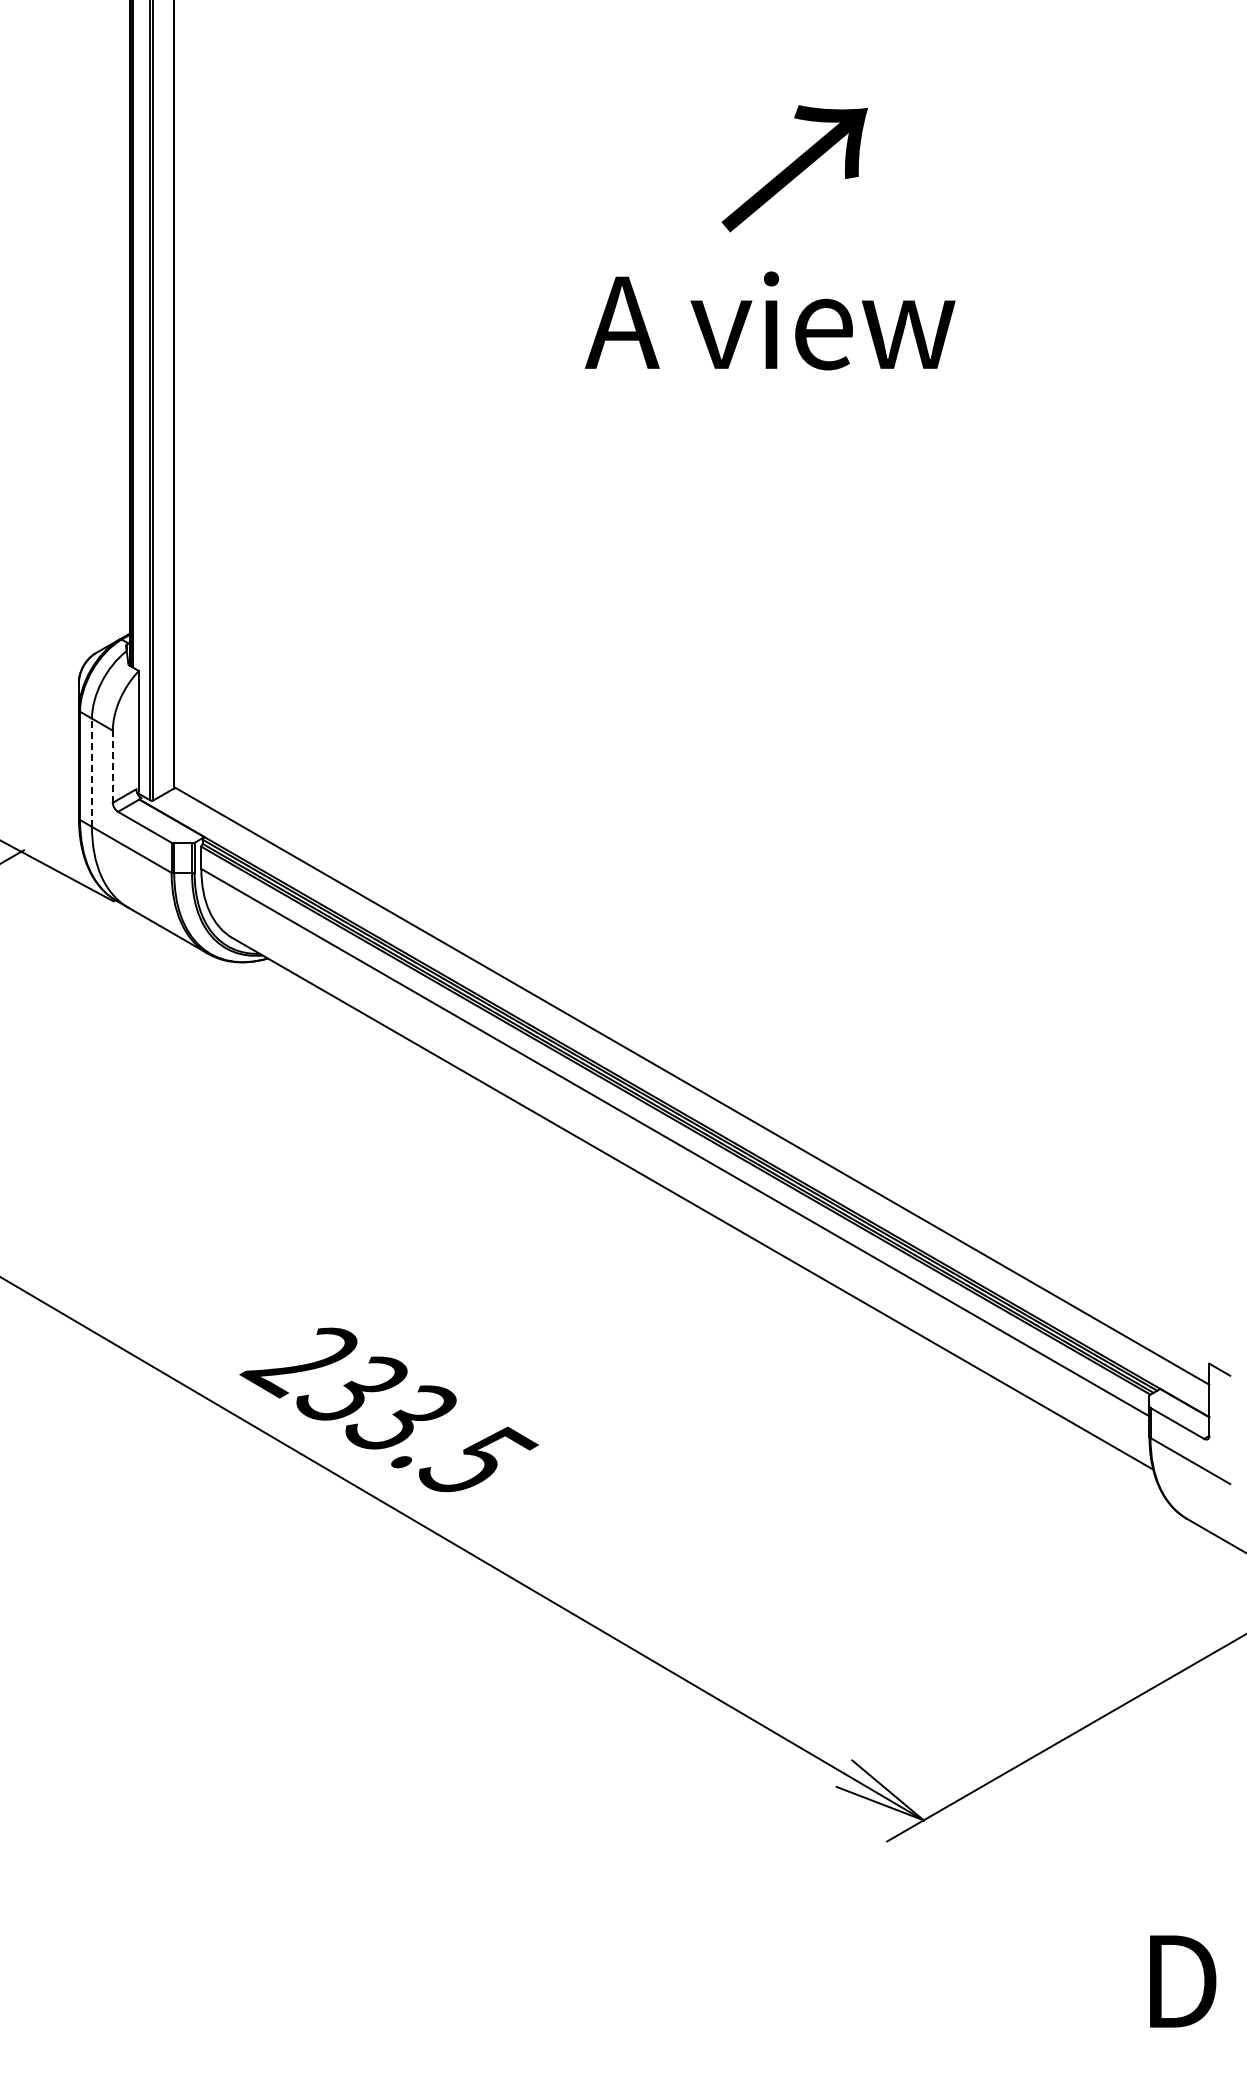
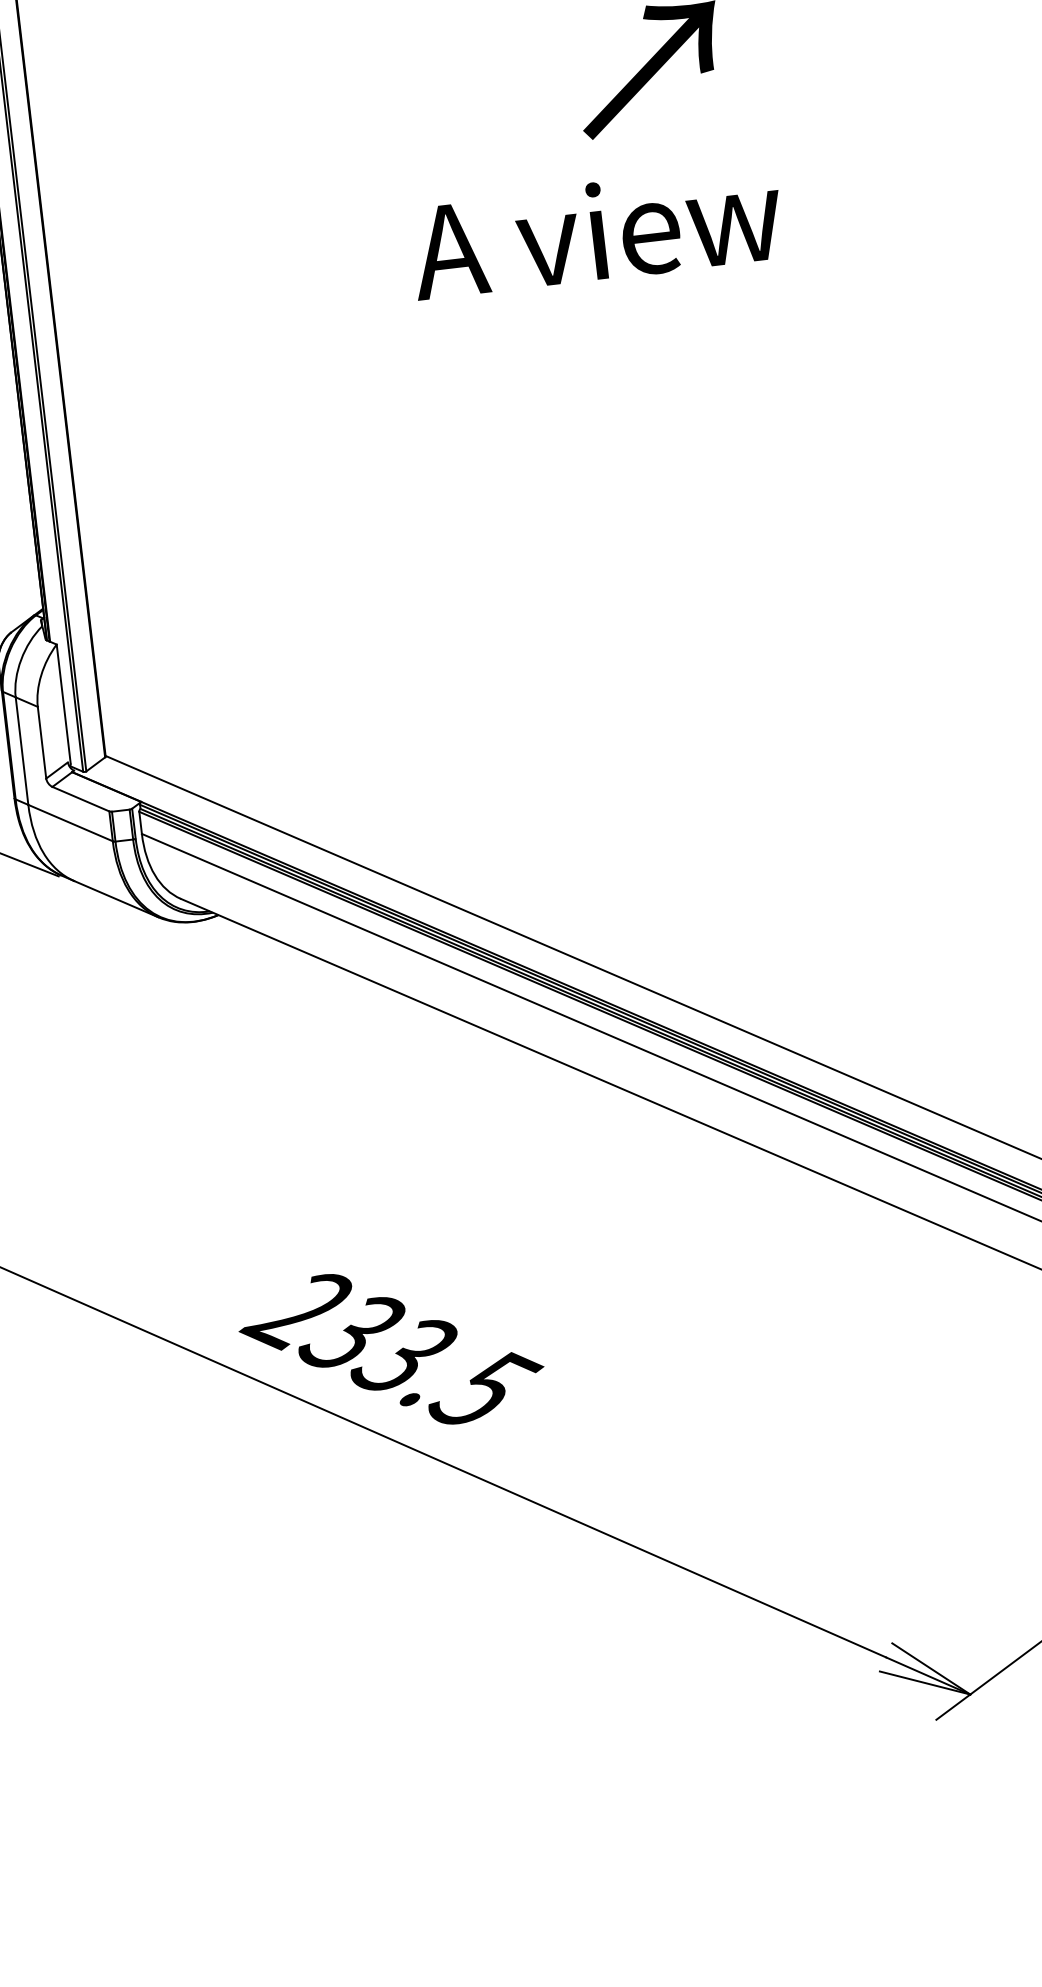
text: (769, 320) -> (595, 231), moved
line: (112, 766) -> (41, 742), dashed -> solid
line: (92, 772) -> (22, 750), dashed -> solid

